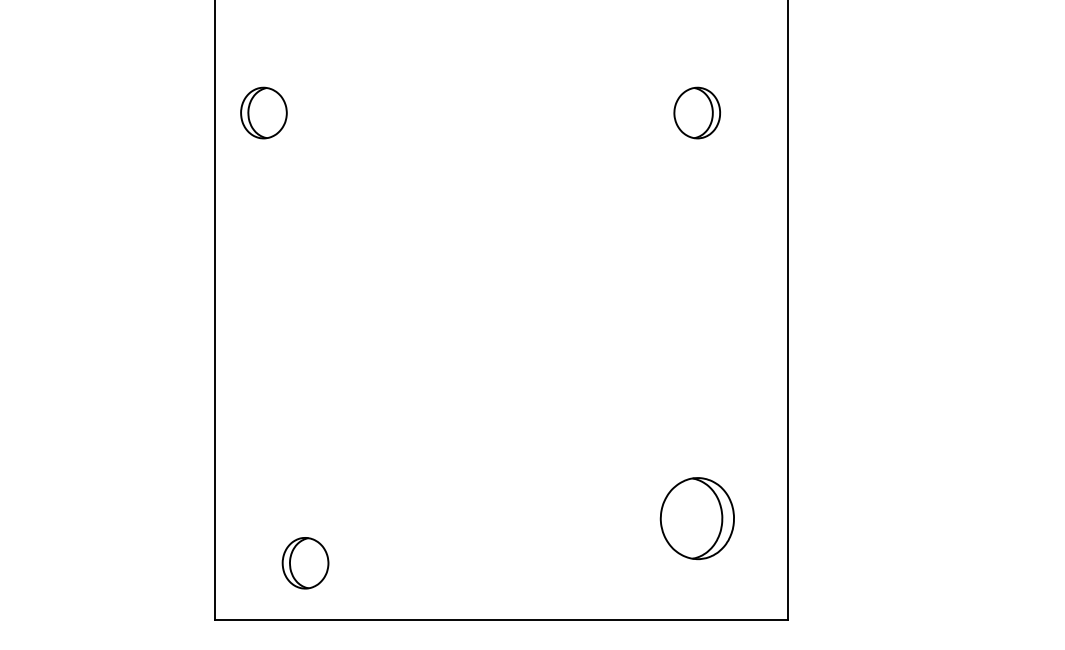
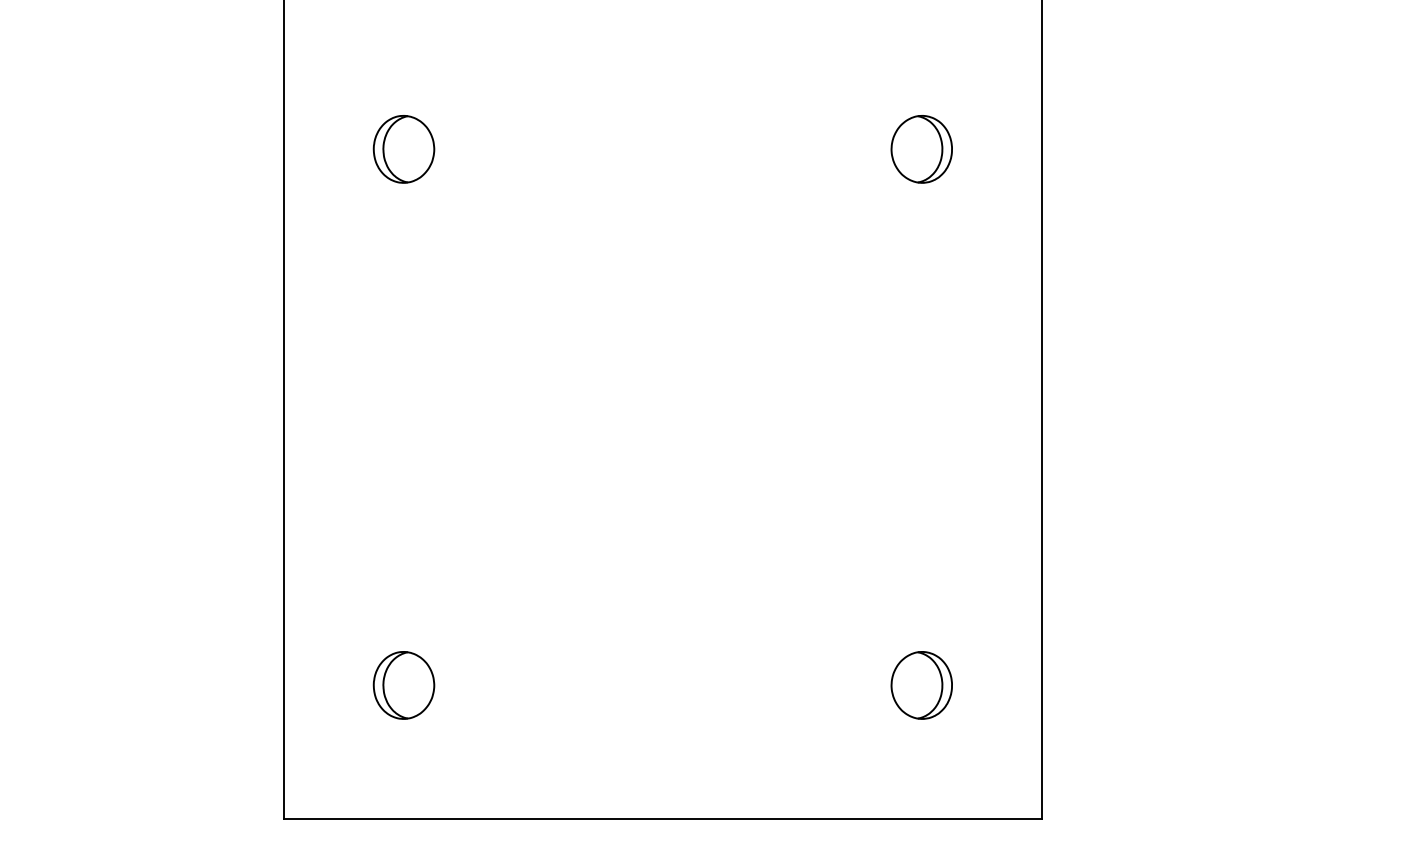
part: (263, 113) -> (403, 149), moved
part: (697, 518) -> (921, 685), size x0.62
part: (305, 563) -> (403, 685), moved

